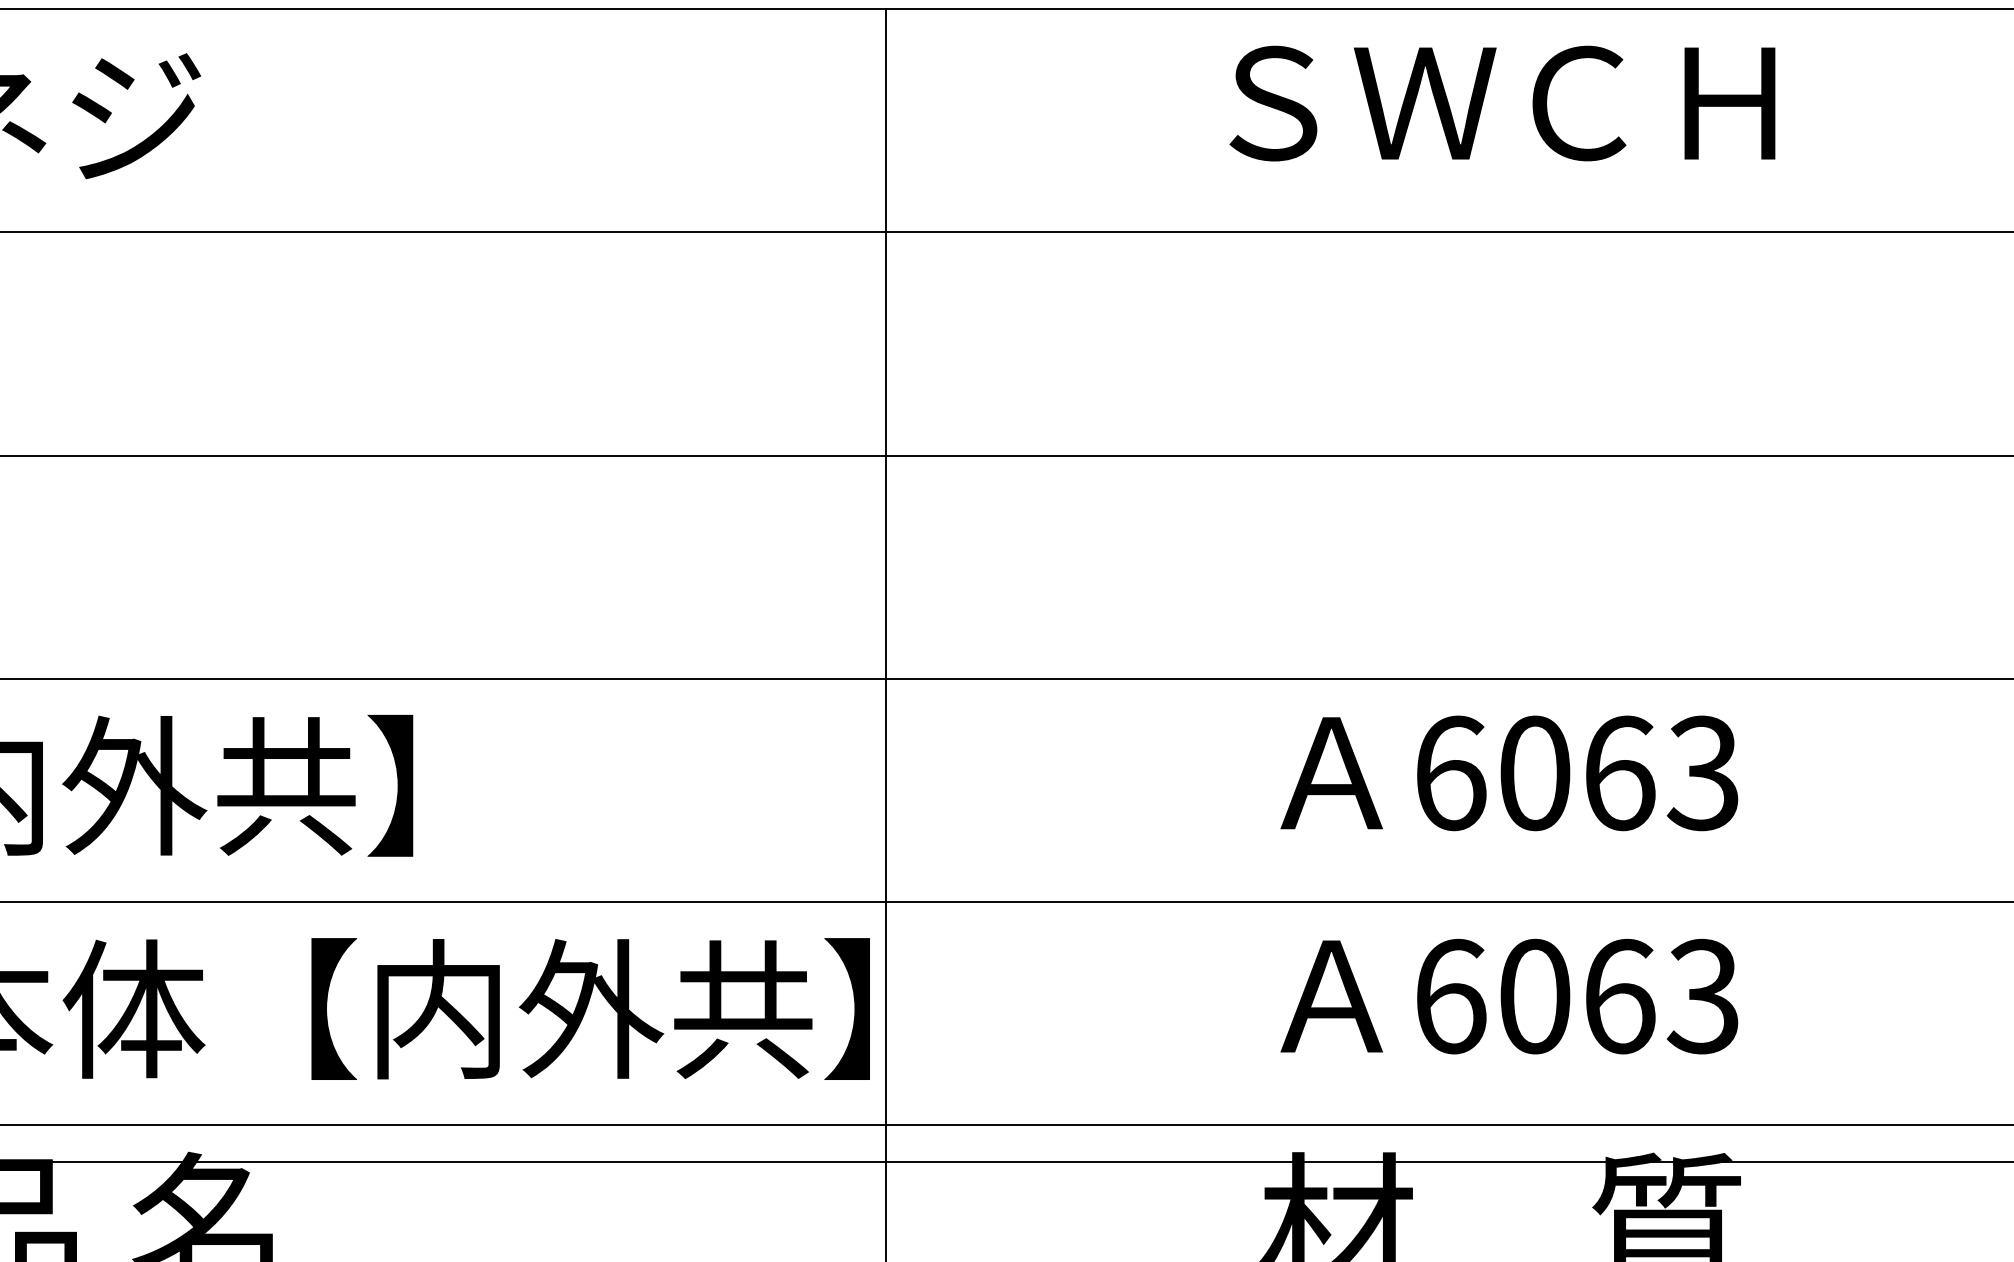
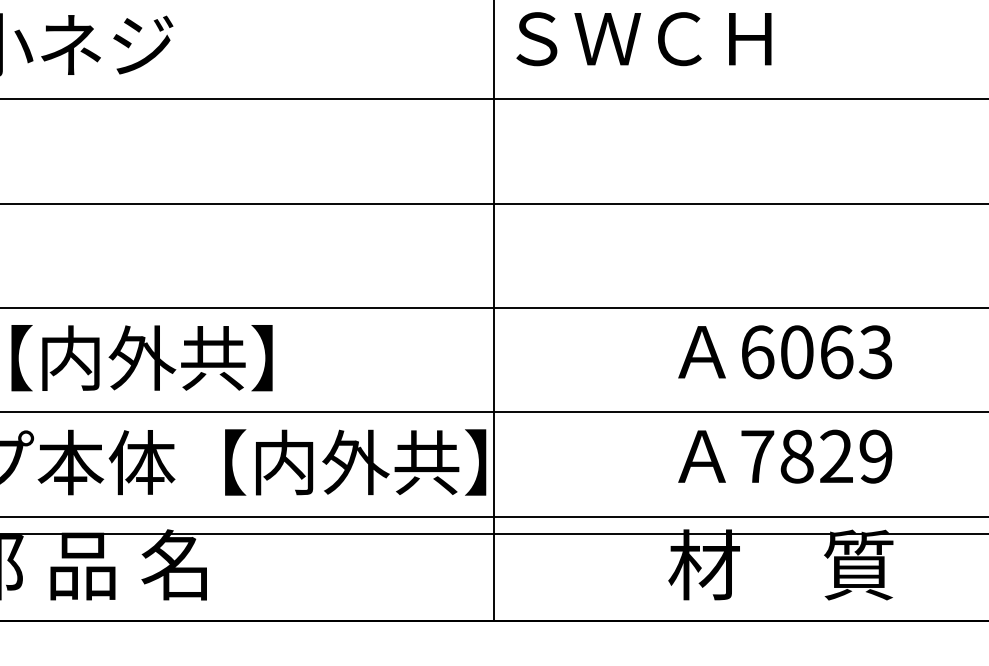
text: (1501, 104) -> (643, 39), moved
text: (1576, 996) -> (816, 456), 6063 -> 7829

